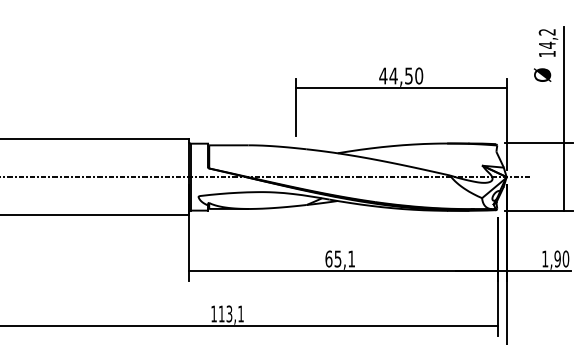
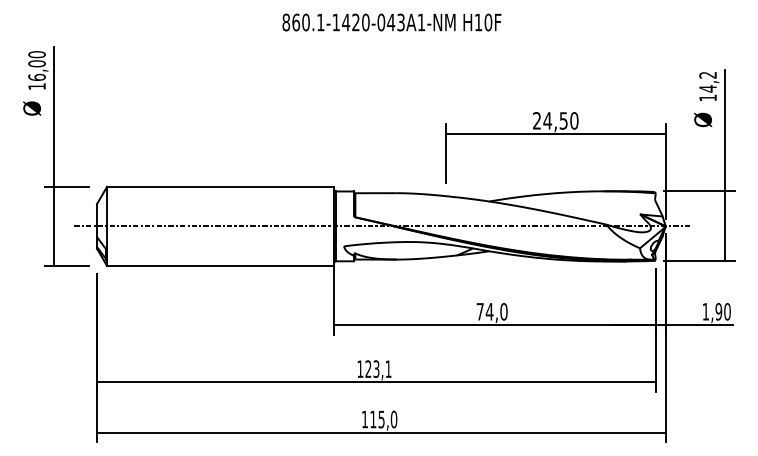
text: (382, 75) -> (536, 120), 44,50 -> 24,50
text: (339, 258) -> (491, 311), 65,1 -> 74,0
text: (221, 313) -> (368, 368), 113,1 -> 123,1

